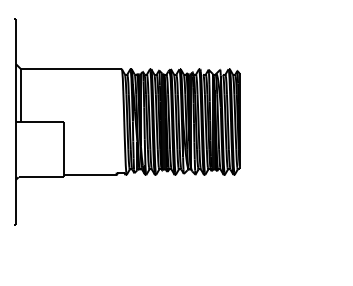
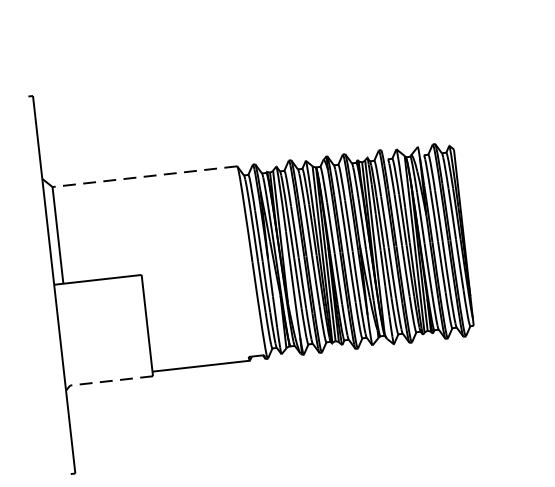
line: (70, 69) -> (143, 177), solid -> dashed
line: (41, 177) -> (112, 381), solid -> dashed

